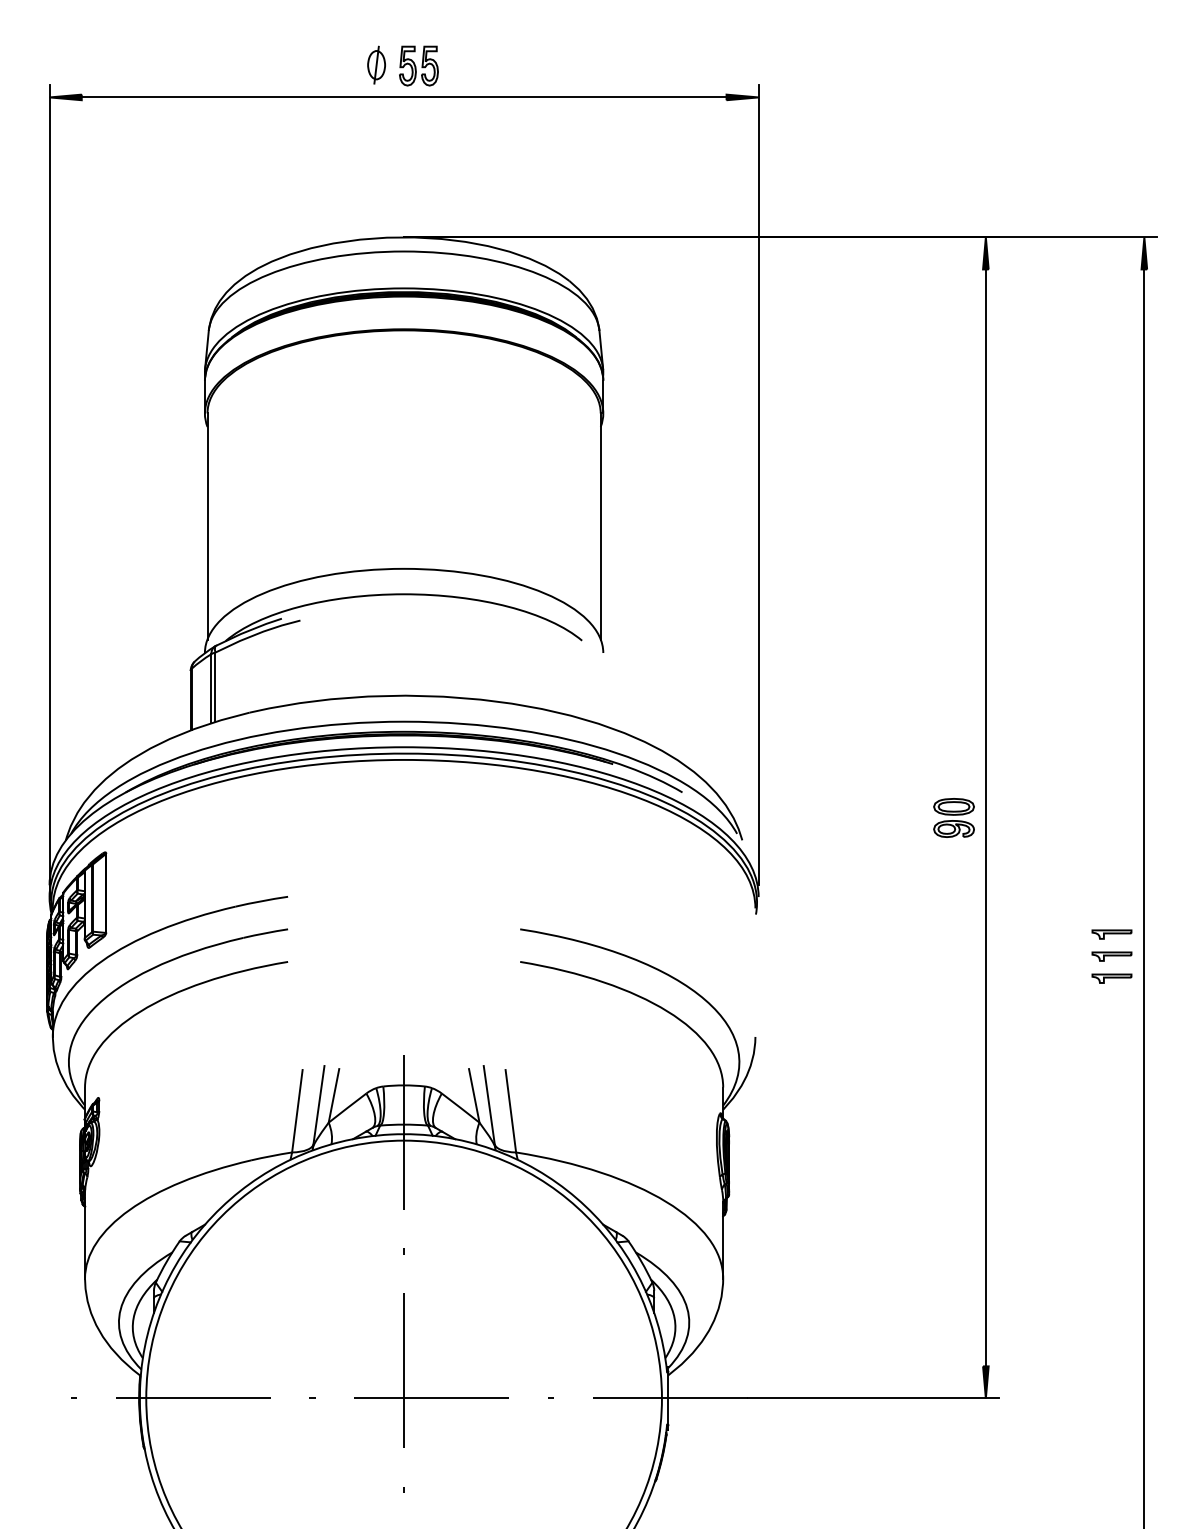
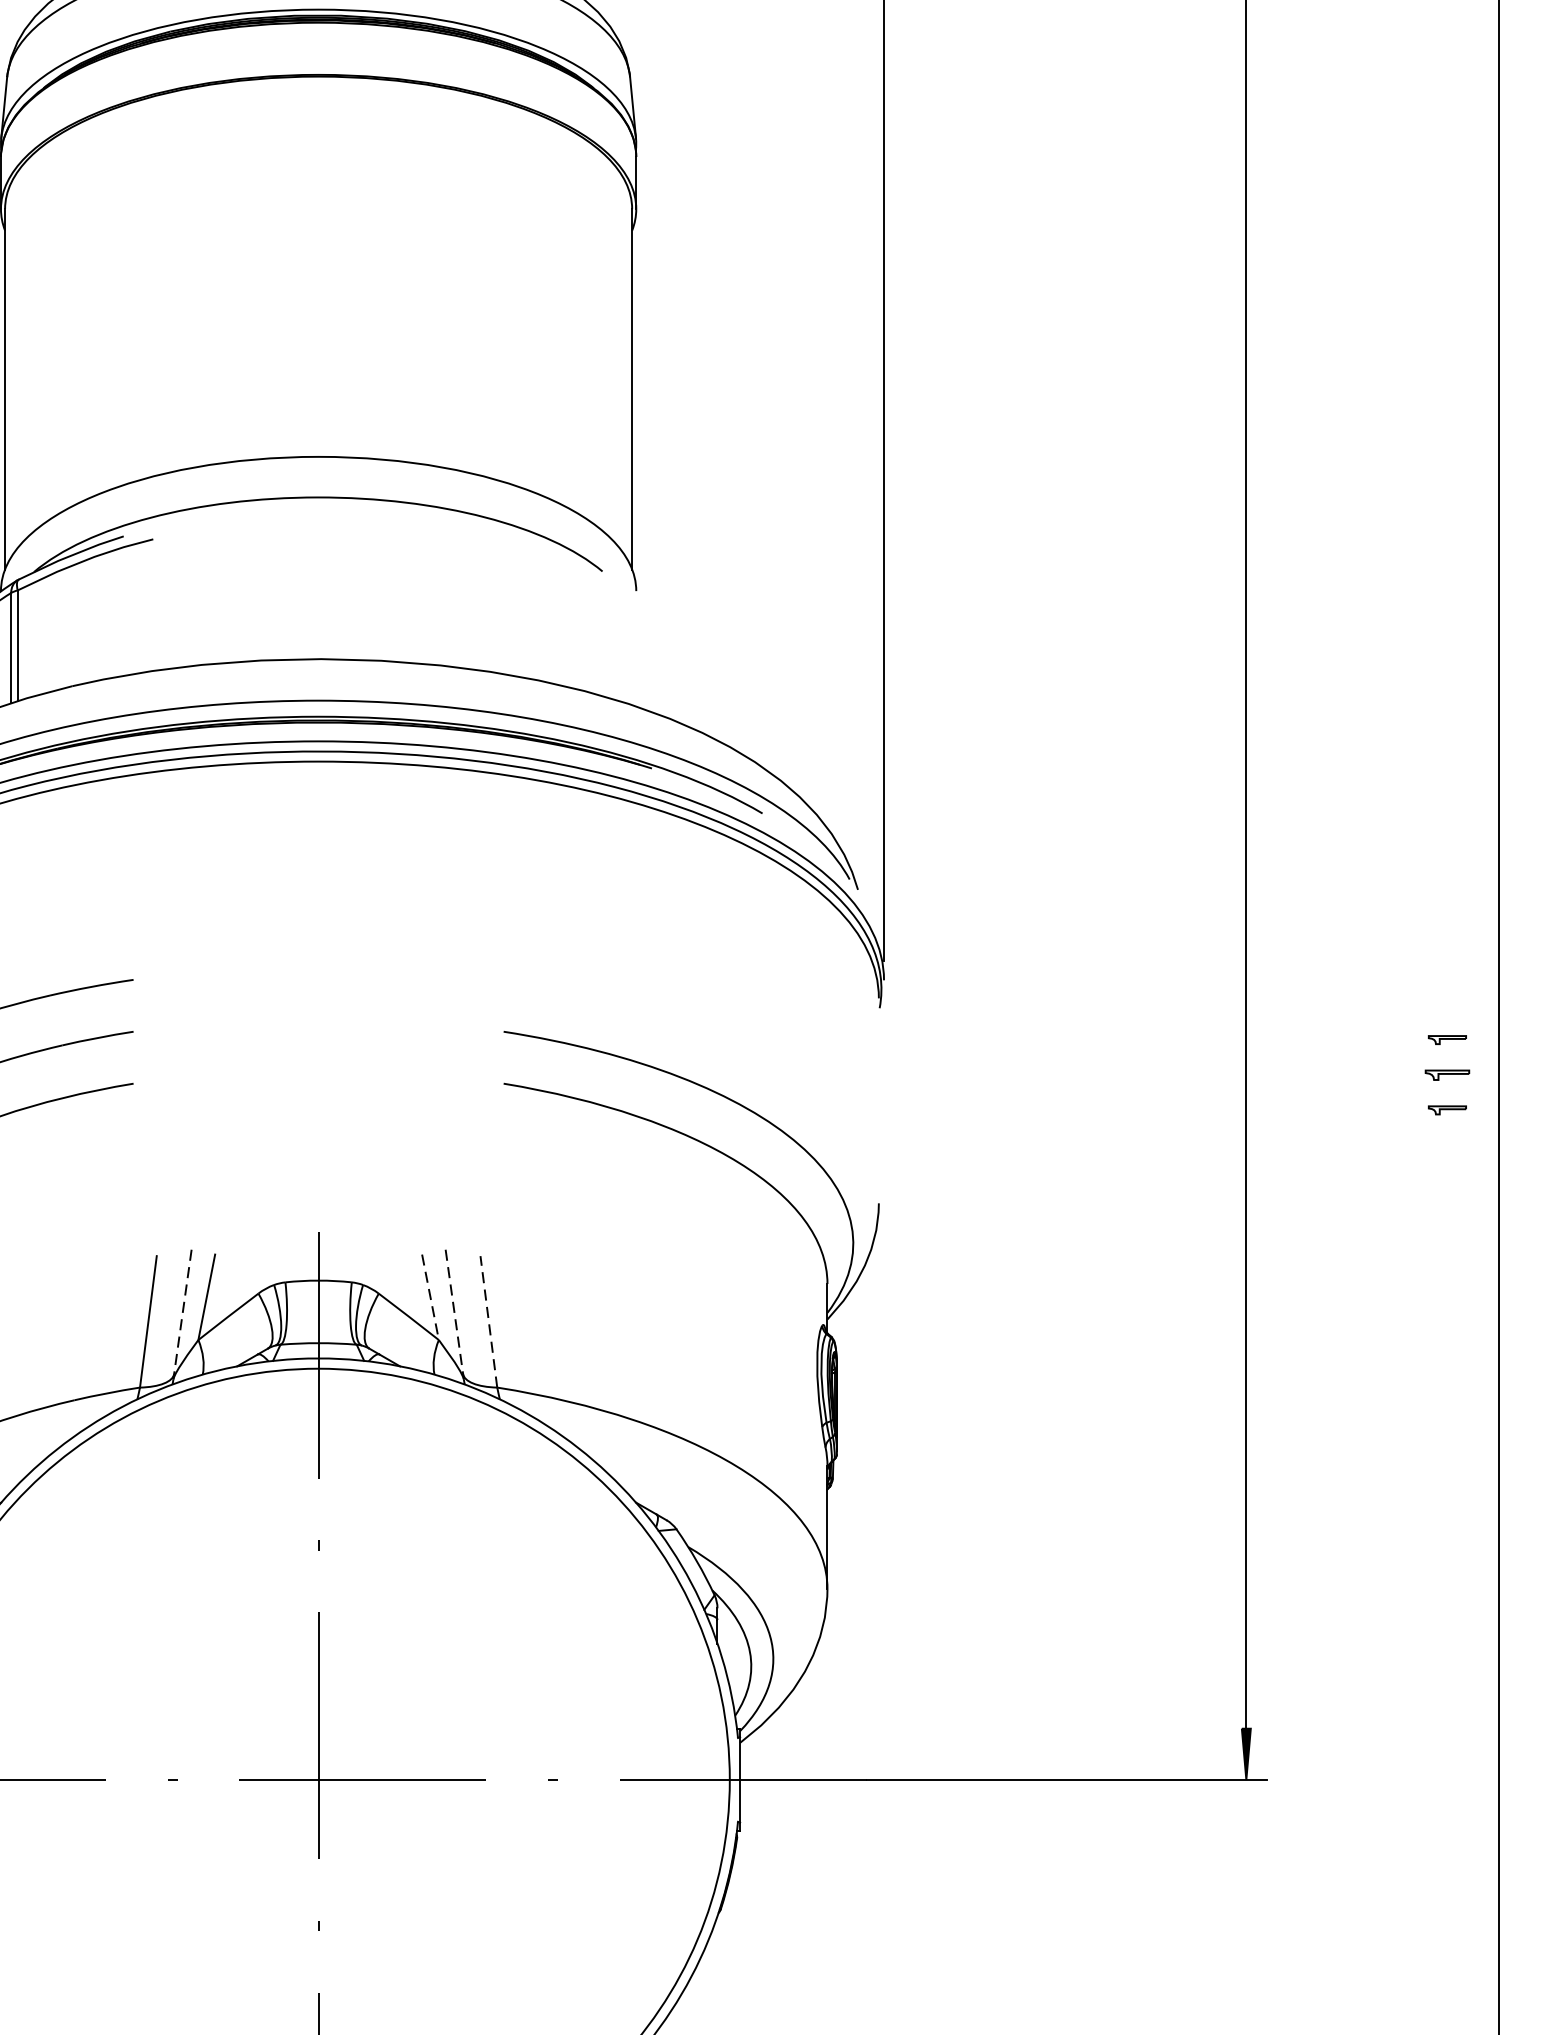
part: (953, 817) -> (1194, 853), removed
part: (1111, 934) -> (1446, 1039), size x0.6
part: (1111, 956) -> (1446, 1075), size x0.7
part: (1111, 978) -> (1446, 1110), size x0.6
line: (474, 1096) -> (430, 1298), solid -> dashed
line: (318, 1107) -> (182, 1315), solid -> dashed
line: (489, 1107) -> (454, 1315), solid -> dashed
line: (510, 1111) -> (488, 1322), solid -> dashed

